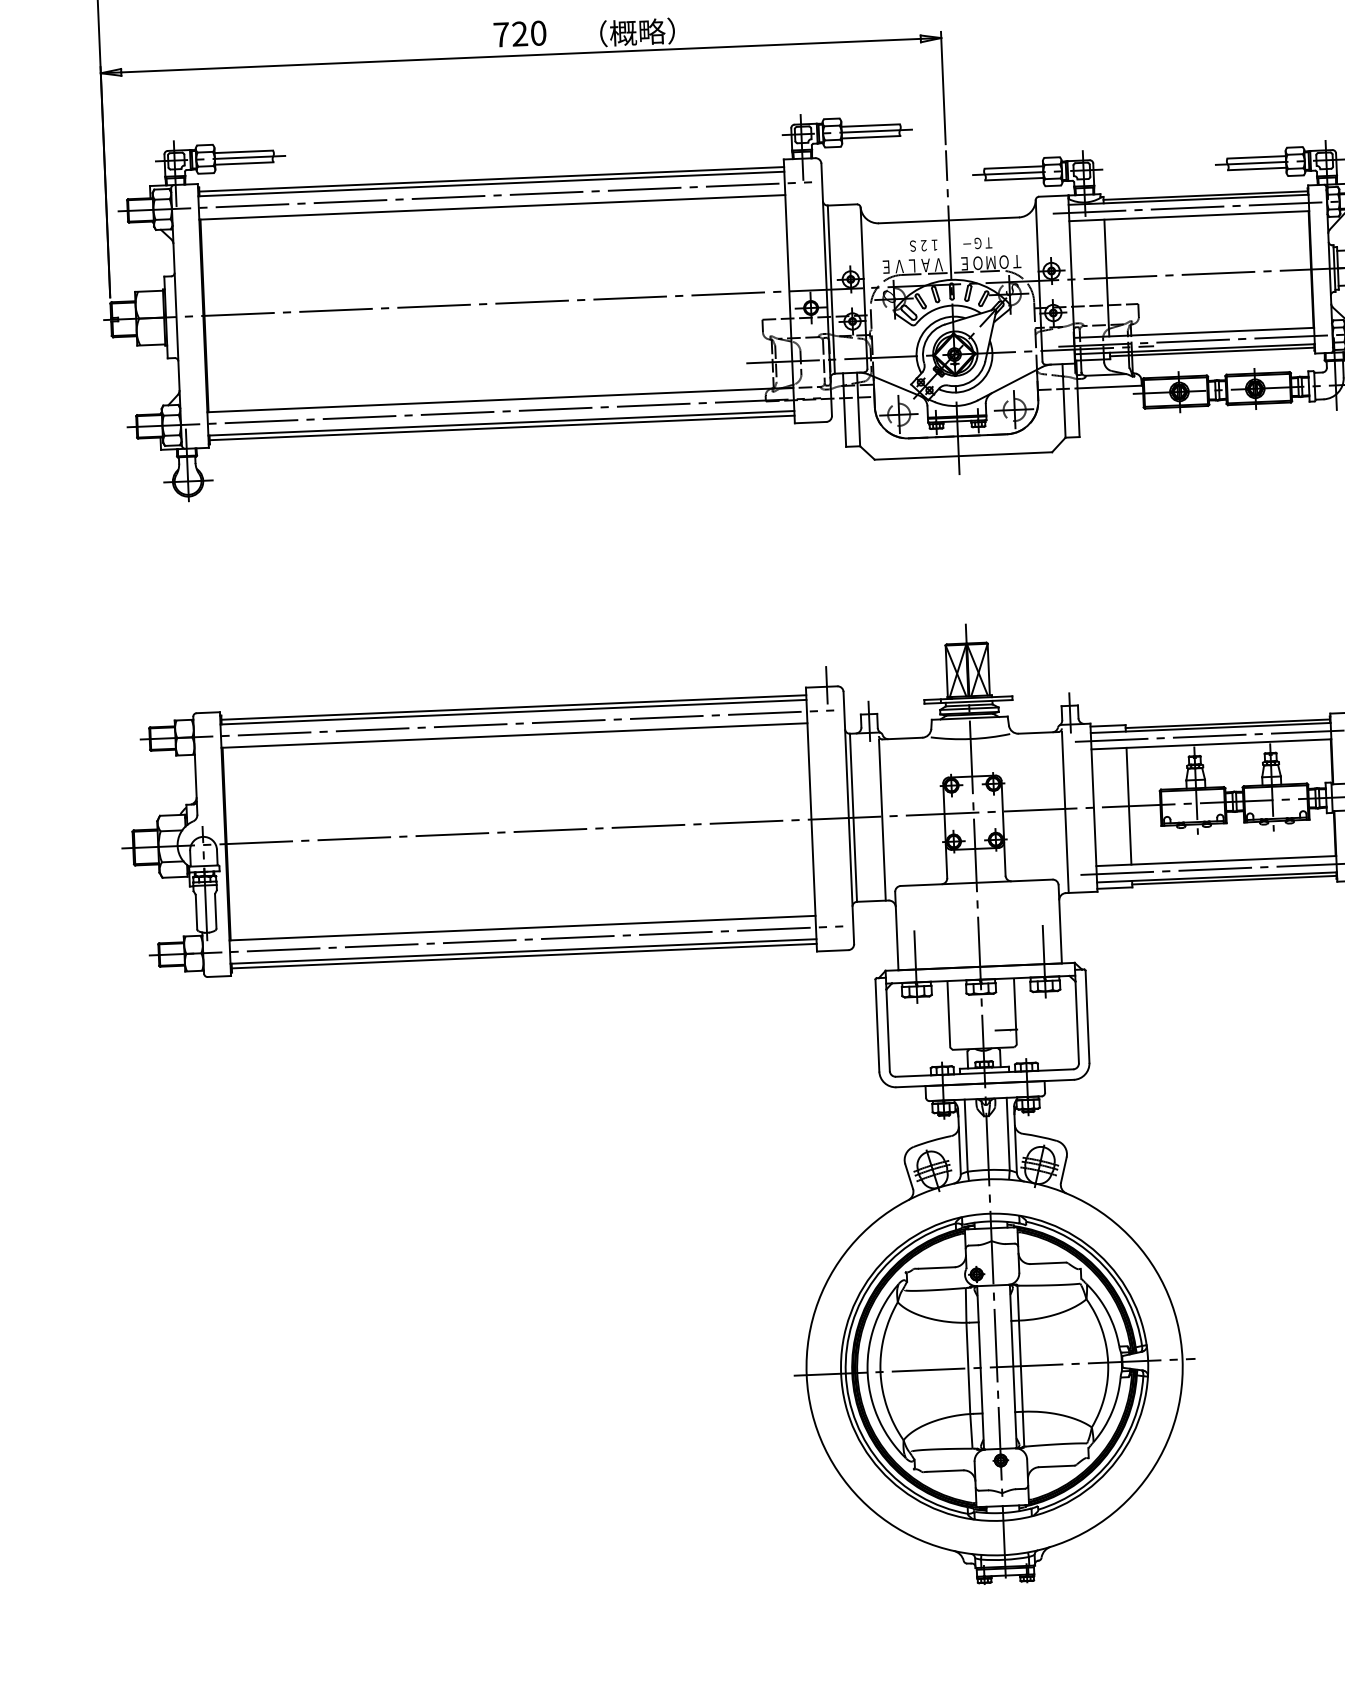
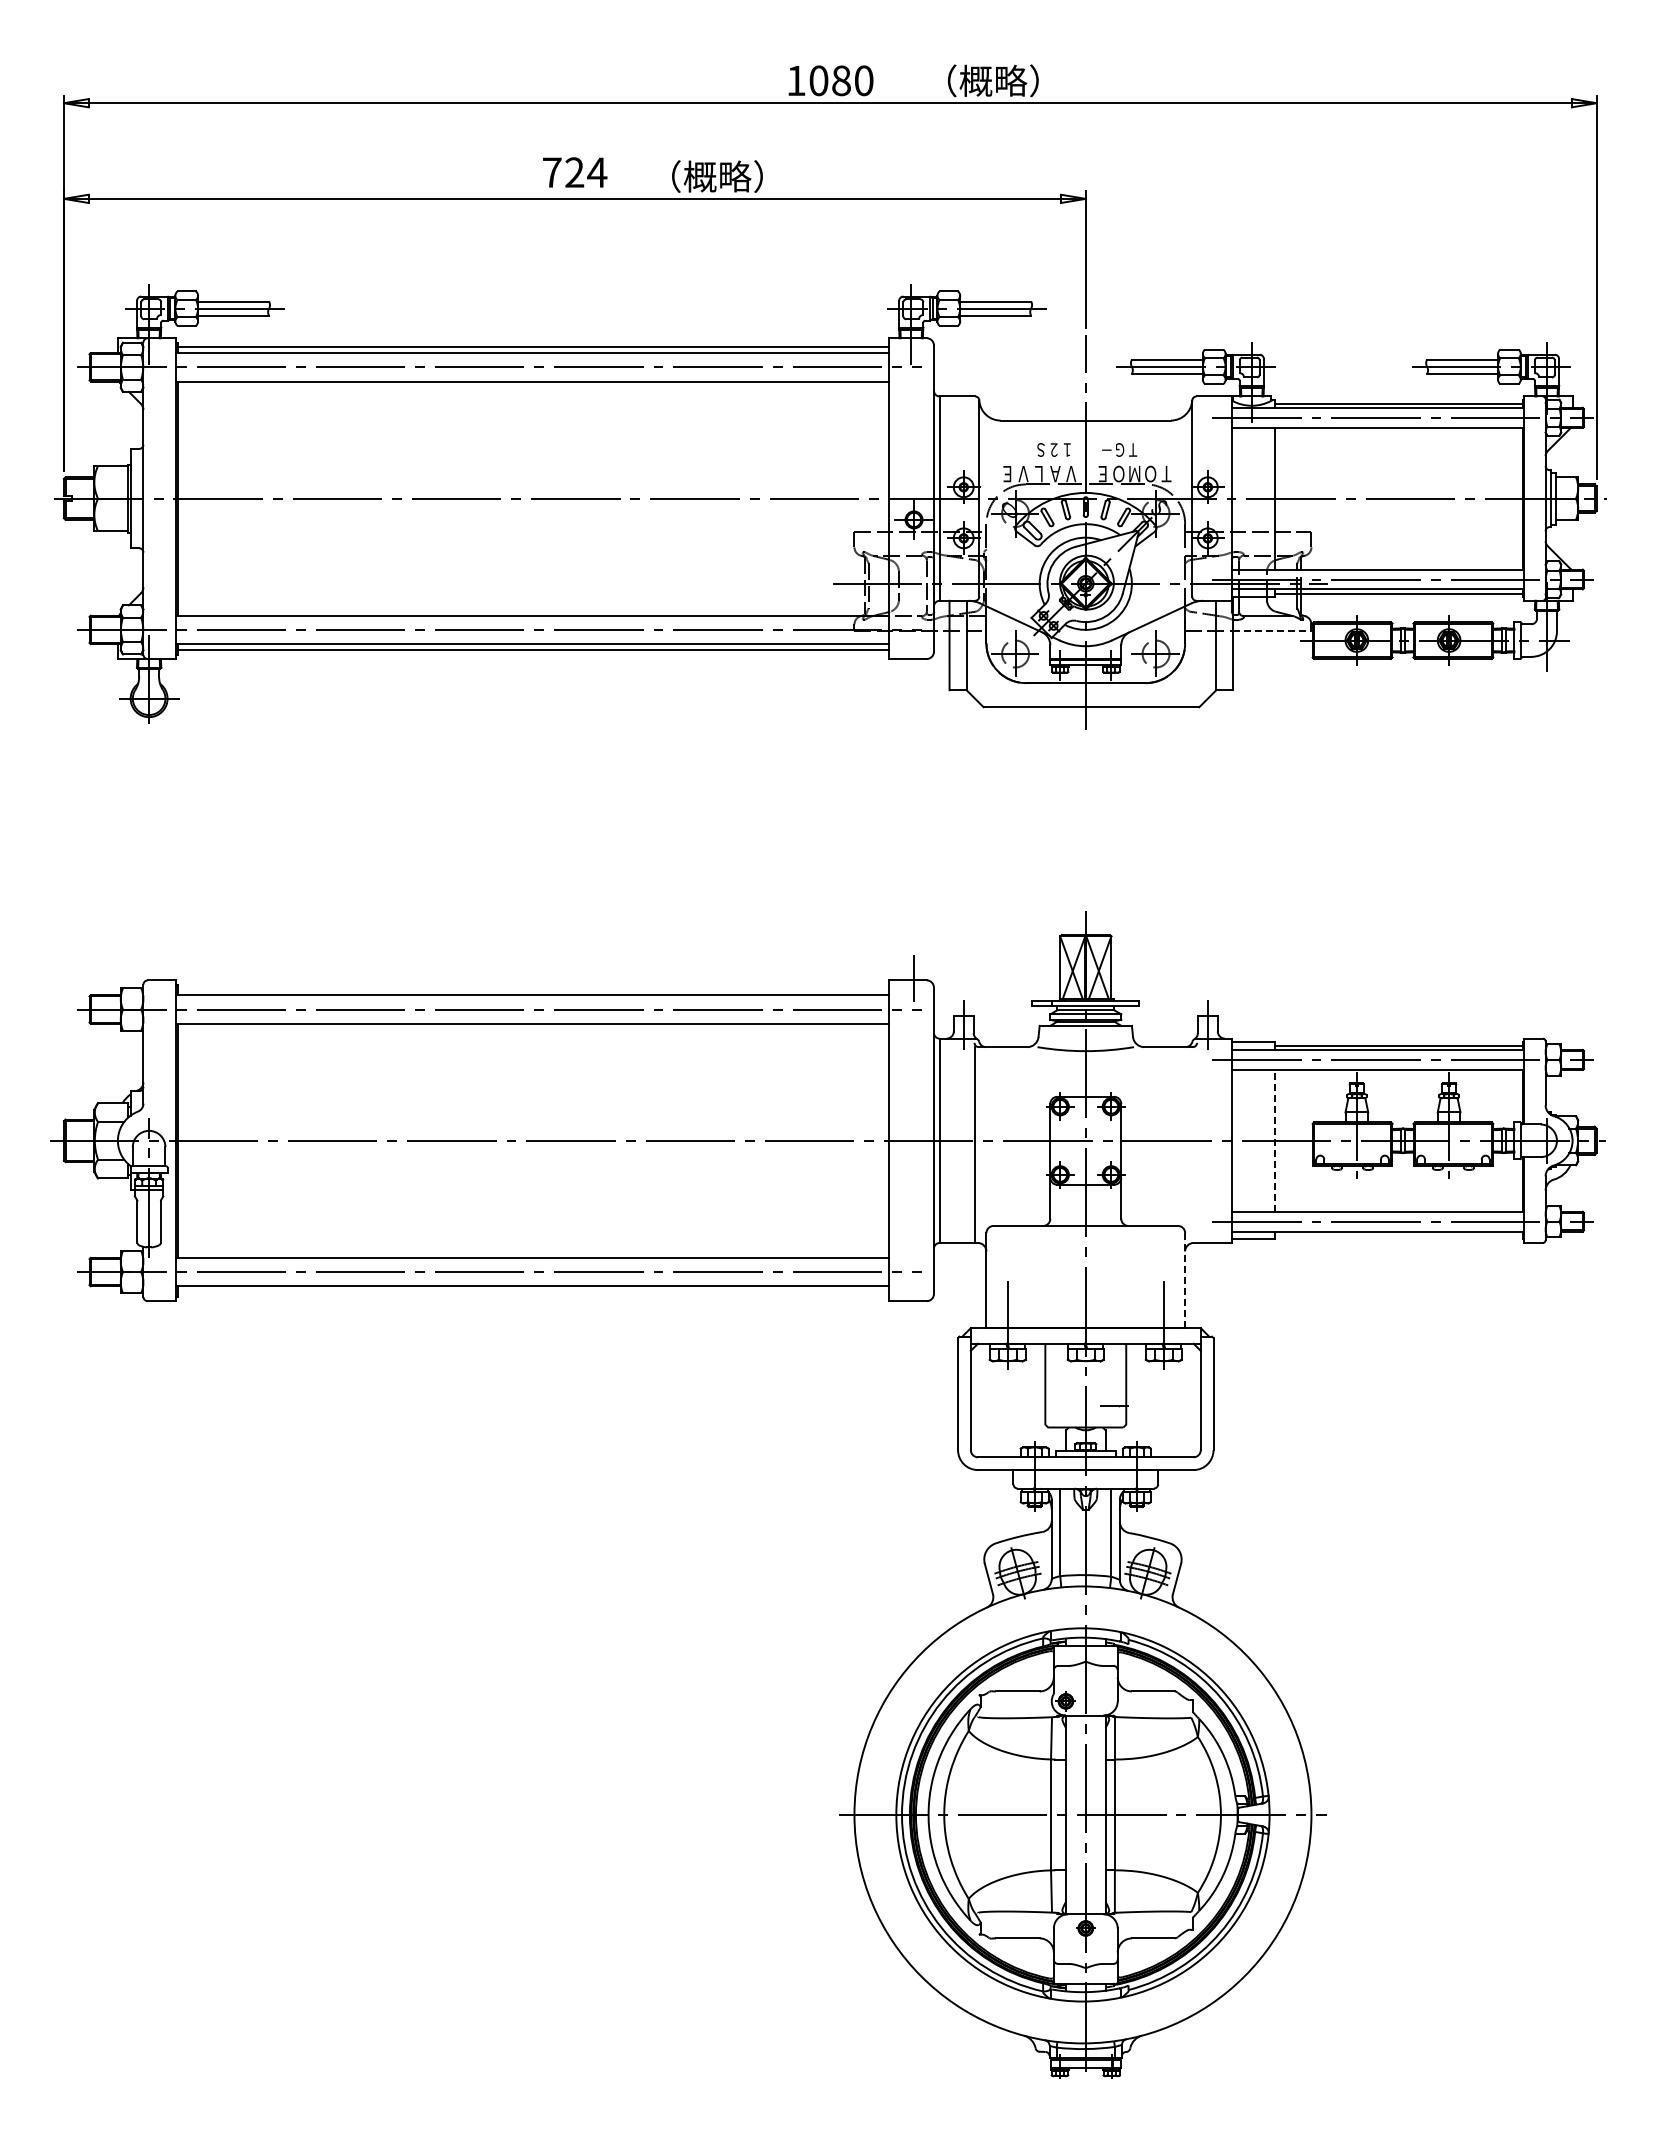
text: (538, 33) -> (597, 172), 720 -> 724
line: (1109, 387) -> (1272, 631), solid -> dashed
line: (513, 707) -> (532, 989), removed
line: (1128, 806) -> (1274, 1140), solid -> dashed
line: (1065, 811) -> (1197, 1144), removed
line: (1234, 879) -> (1398, 1235), removed
line: (1060, 924) -> (1185, 1280), solid -> dashed
line: (523, 955) -> (532, 1291), removed

